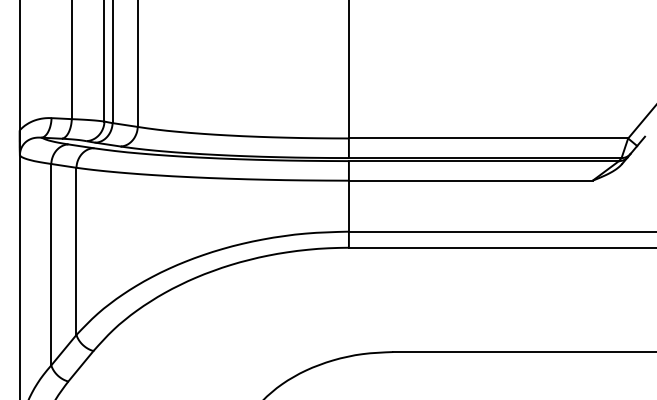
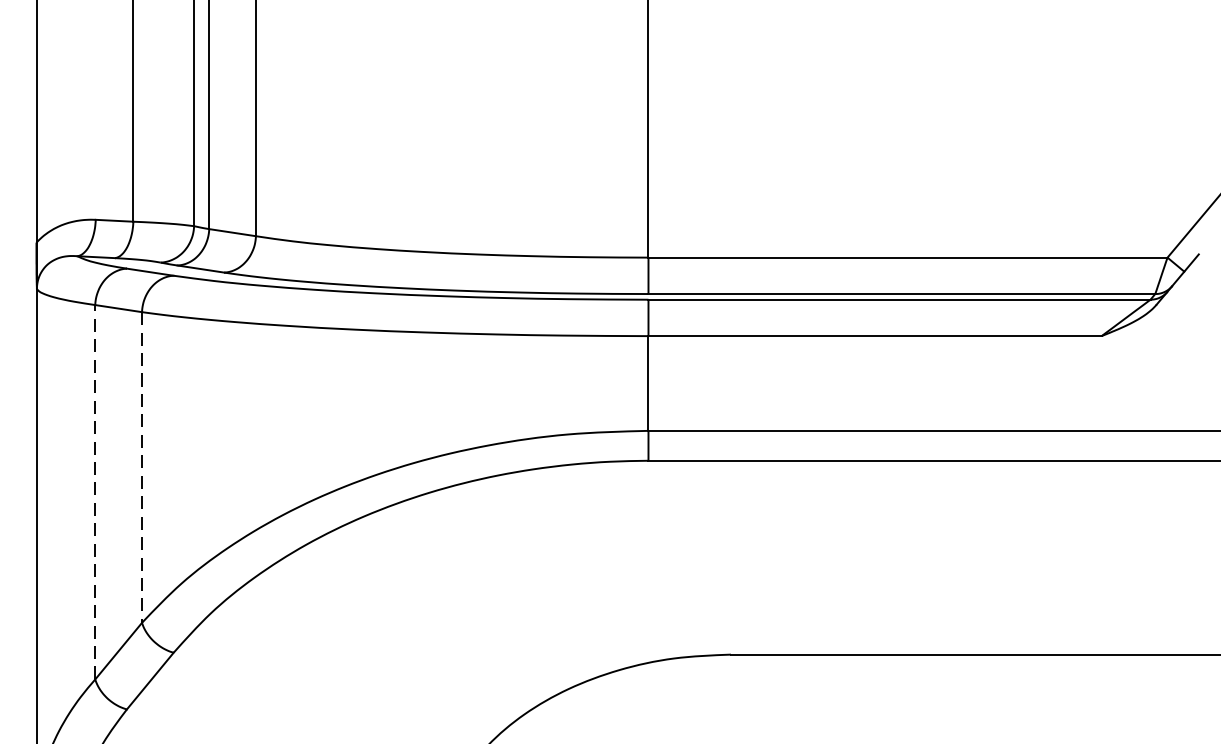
line: (76, 251) -> (142, 467), solid -> dashed
line: (51, 264) -> (95, 491), solid -> dashed

